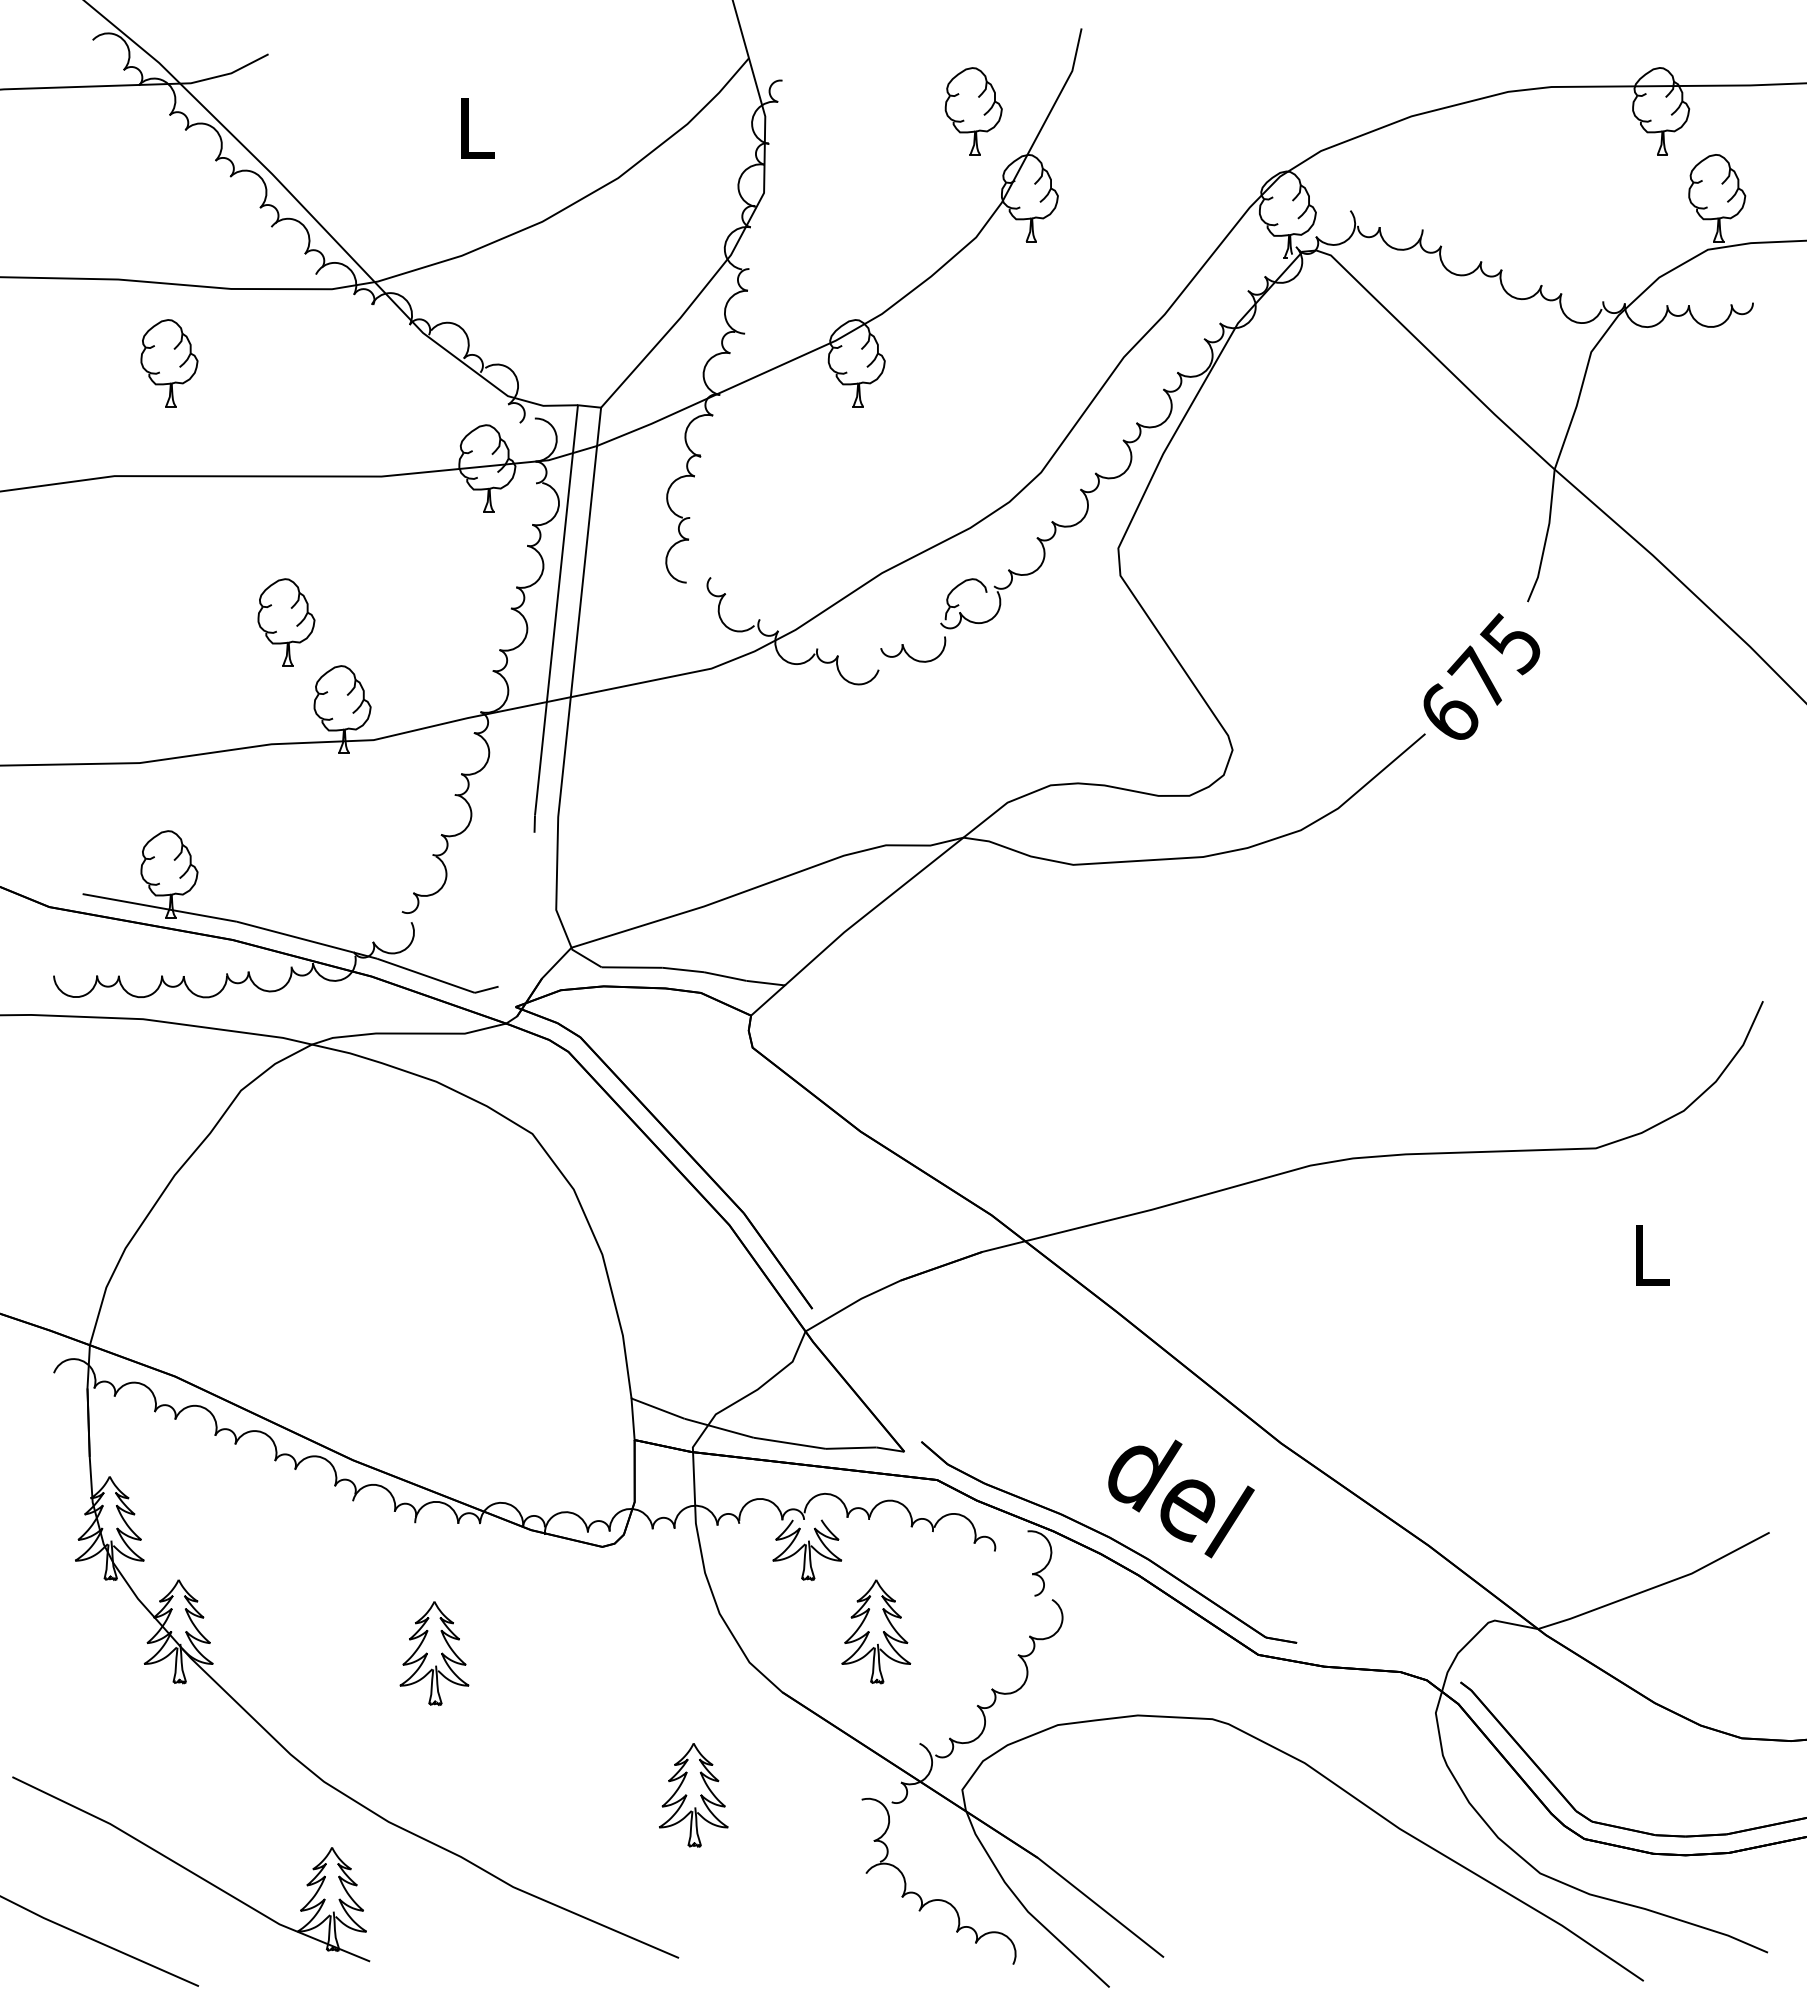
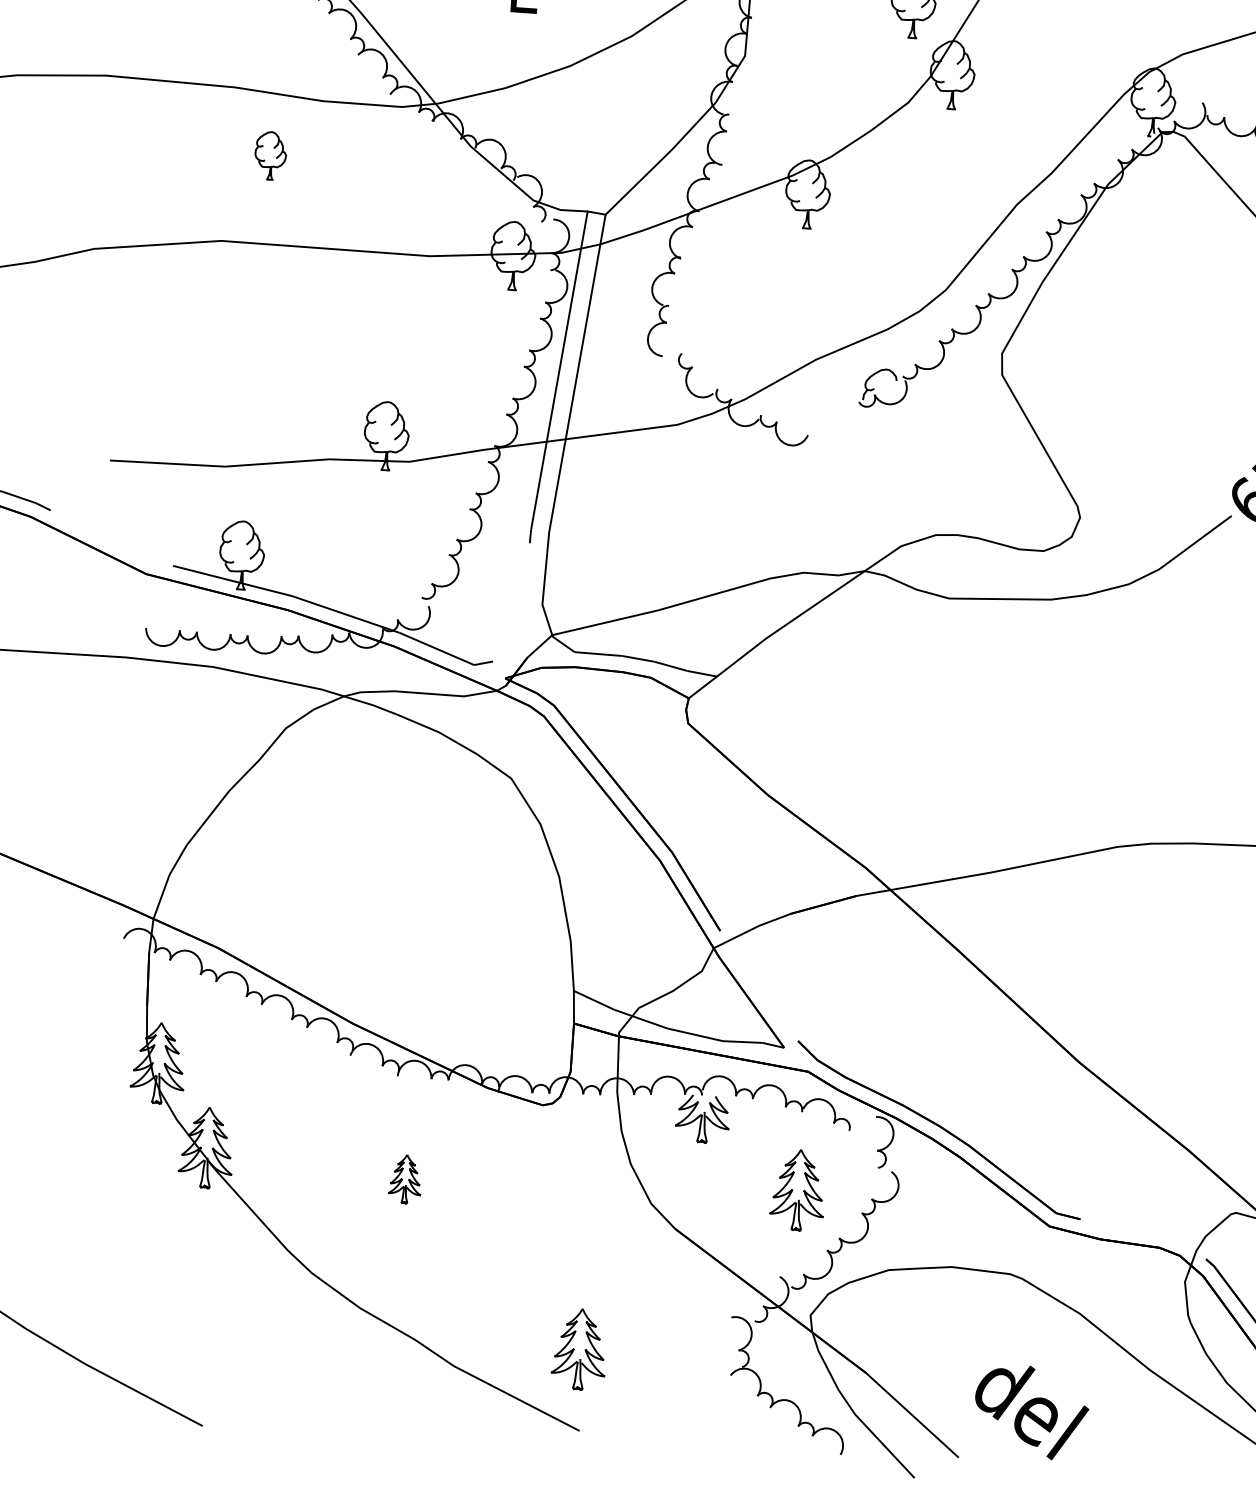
part: (169, 363) -> (270, 155), size x0.7
part: (286, 622) -> (347, 364), removed
part: (908, 653) -> (832, 424), removed
text: (1181, 1498) -> (1031, 1411), moved
part: (876, 1631) -> (798, 1190), moved
part: (434, 1653) -> (405, 1179), size x0.6
part: (693, 1795) -> (579, 1349), moved
part: (191, 1869) -> (203, 1334), removed

